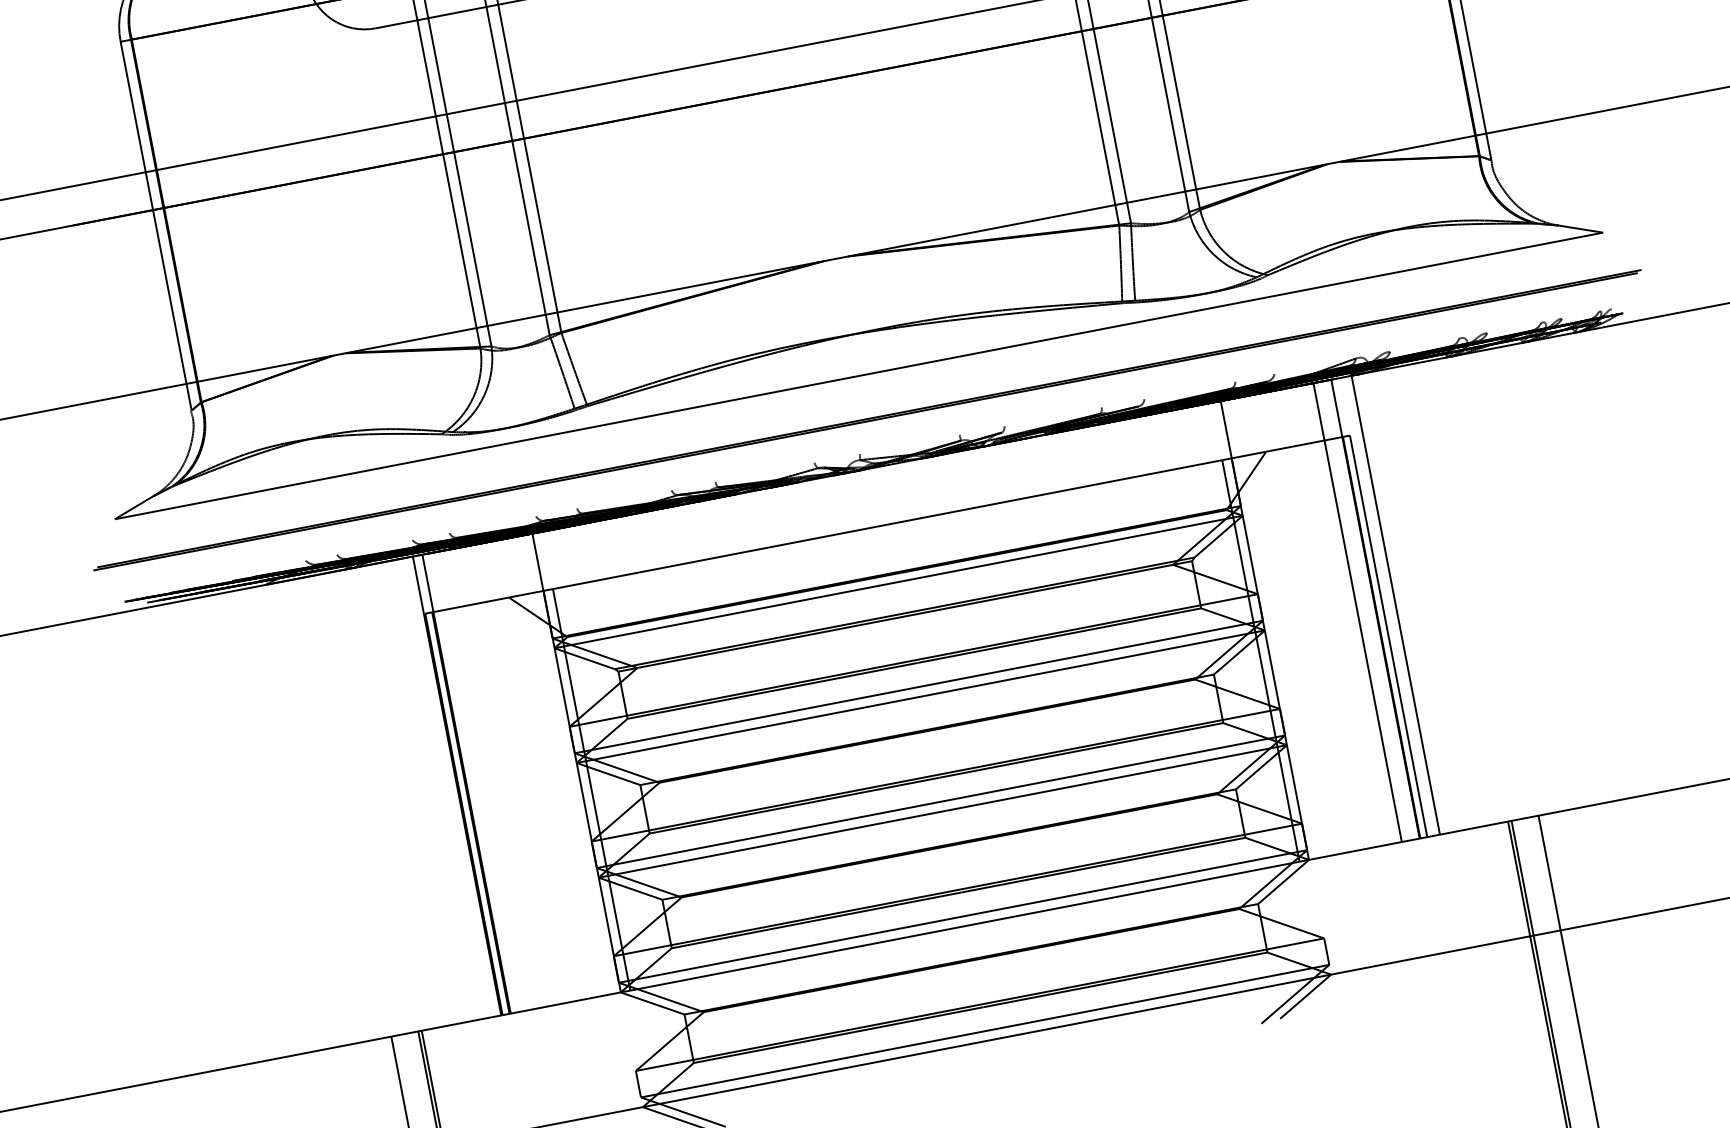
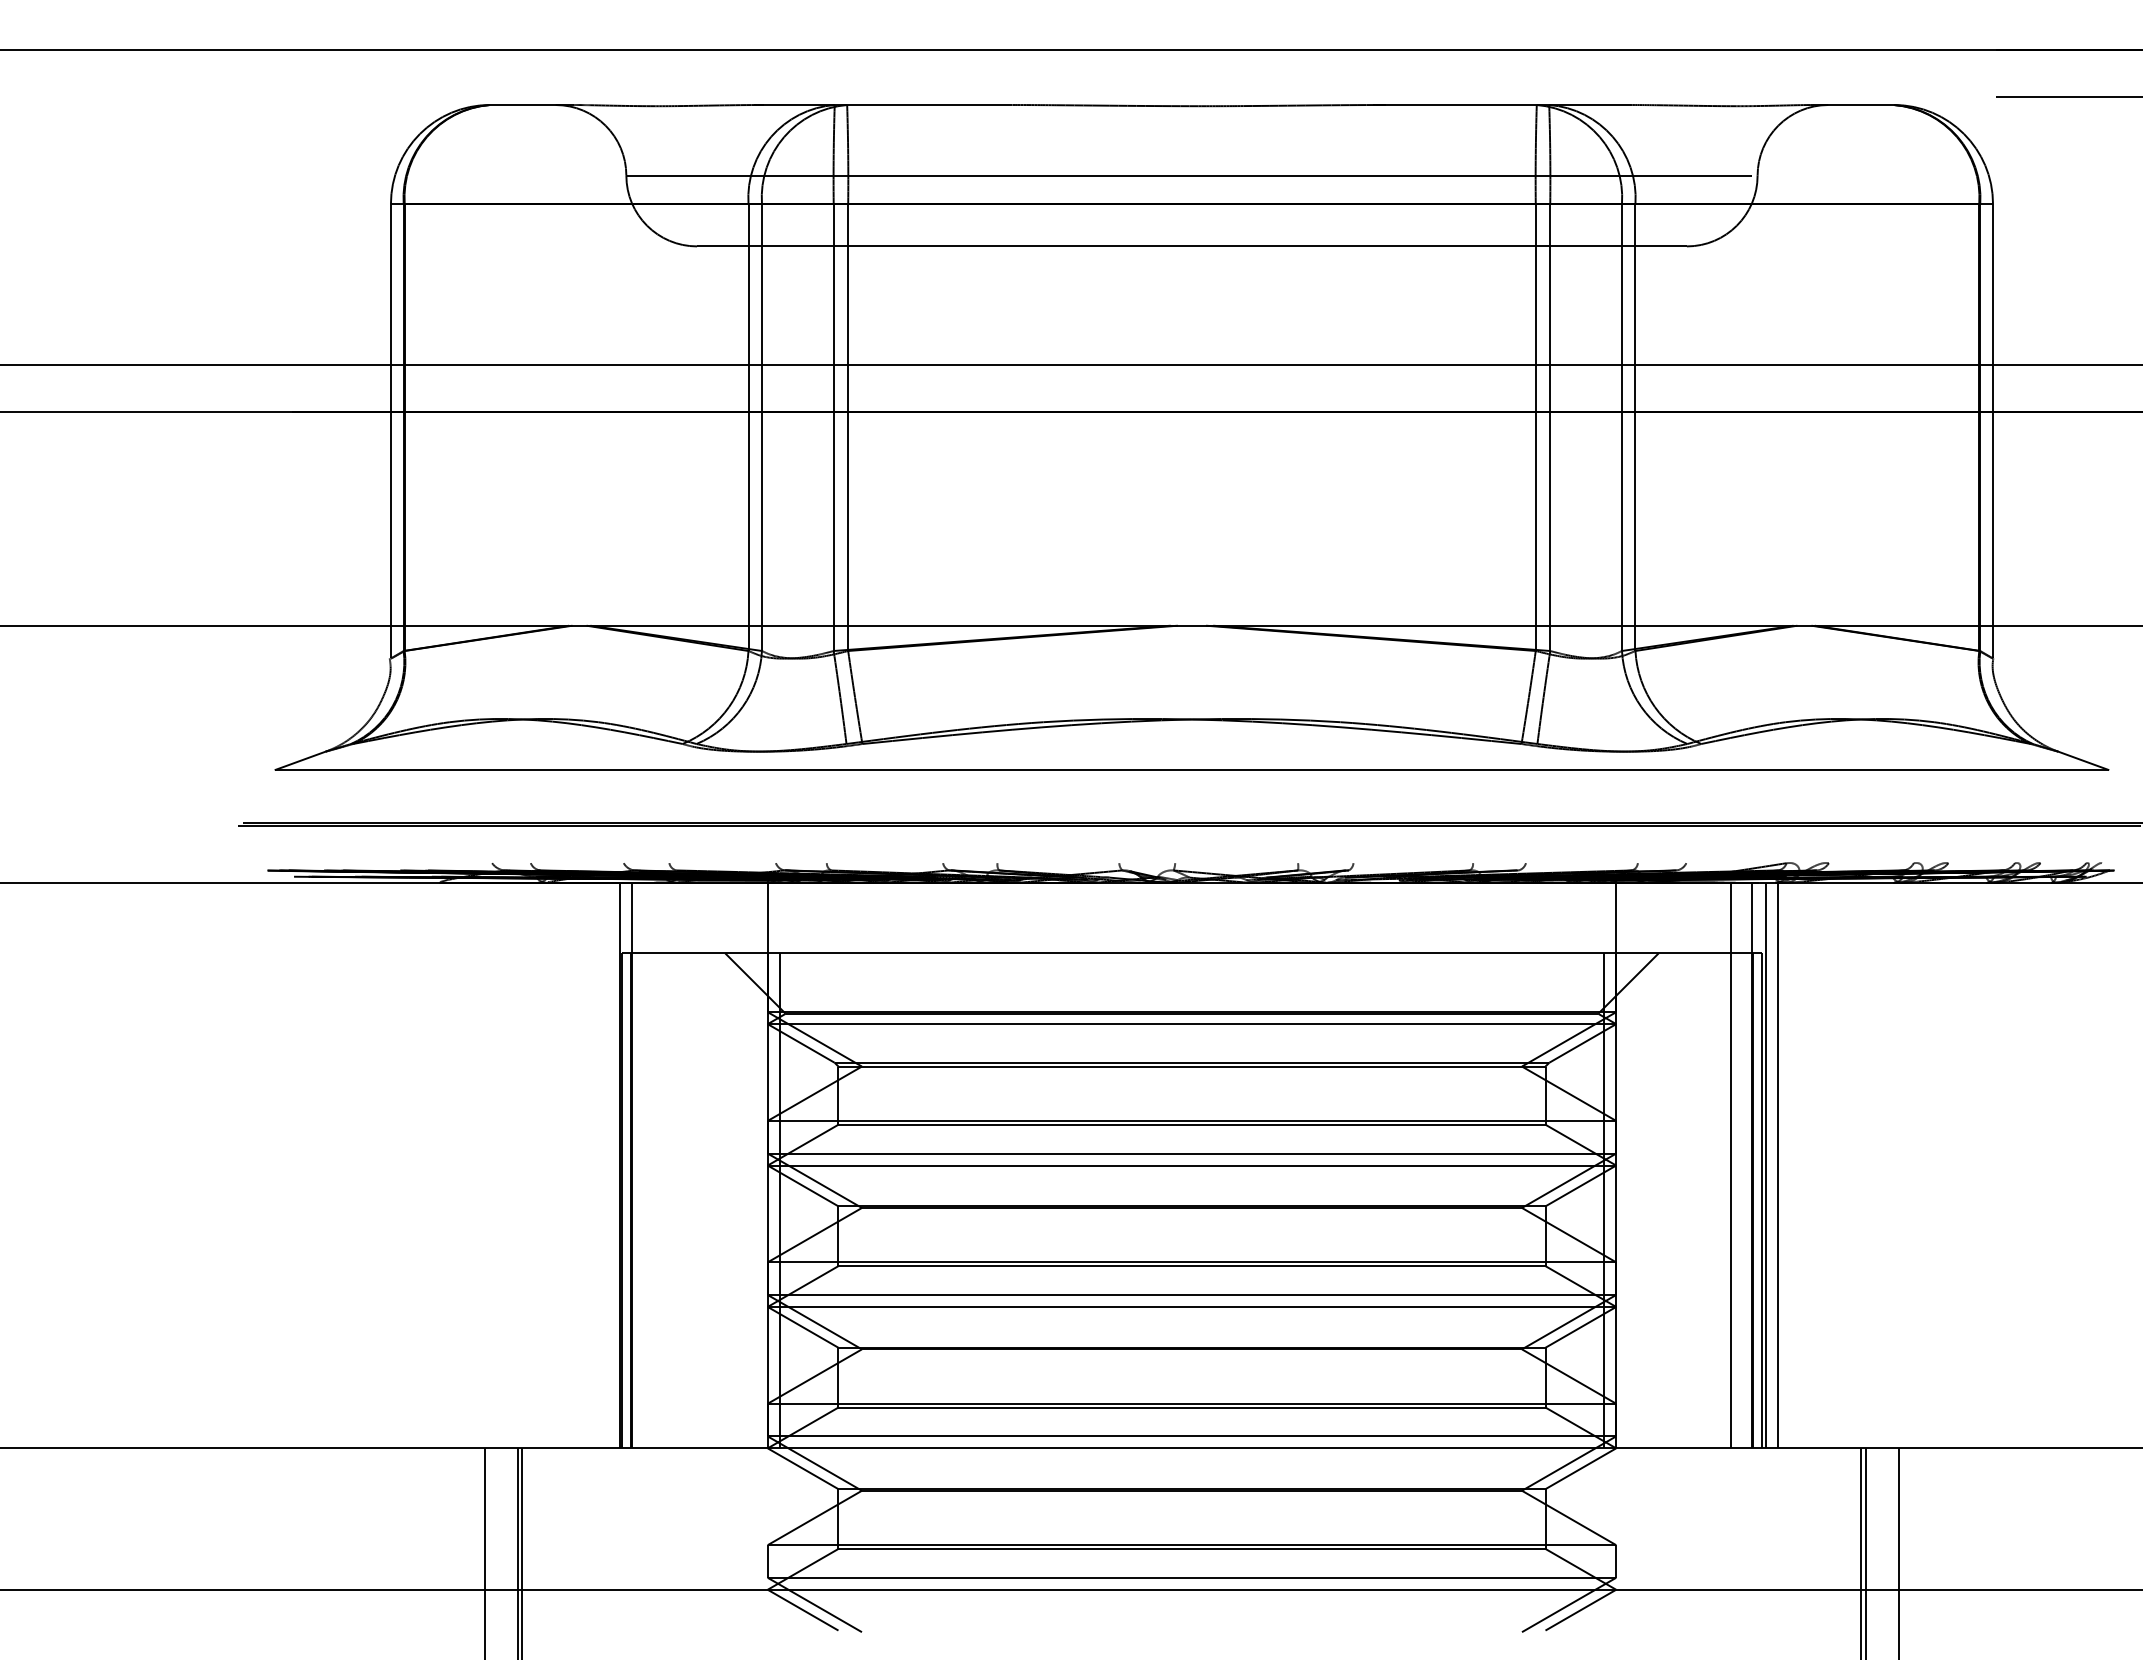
line: (1386, 607) -> (1765, 1165), added

